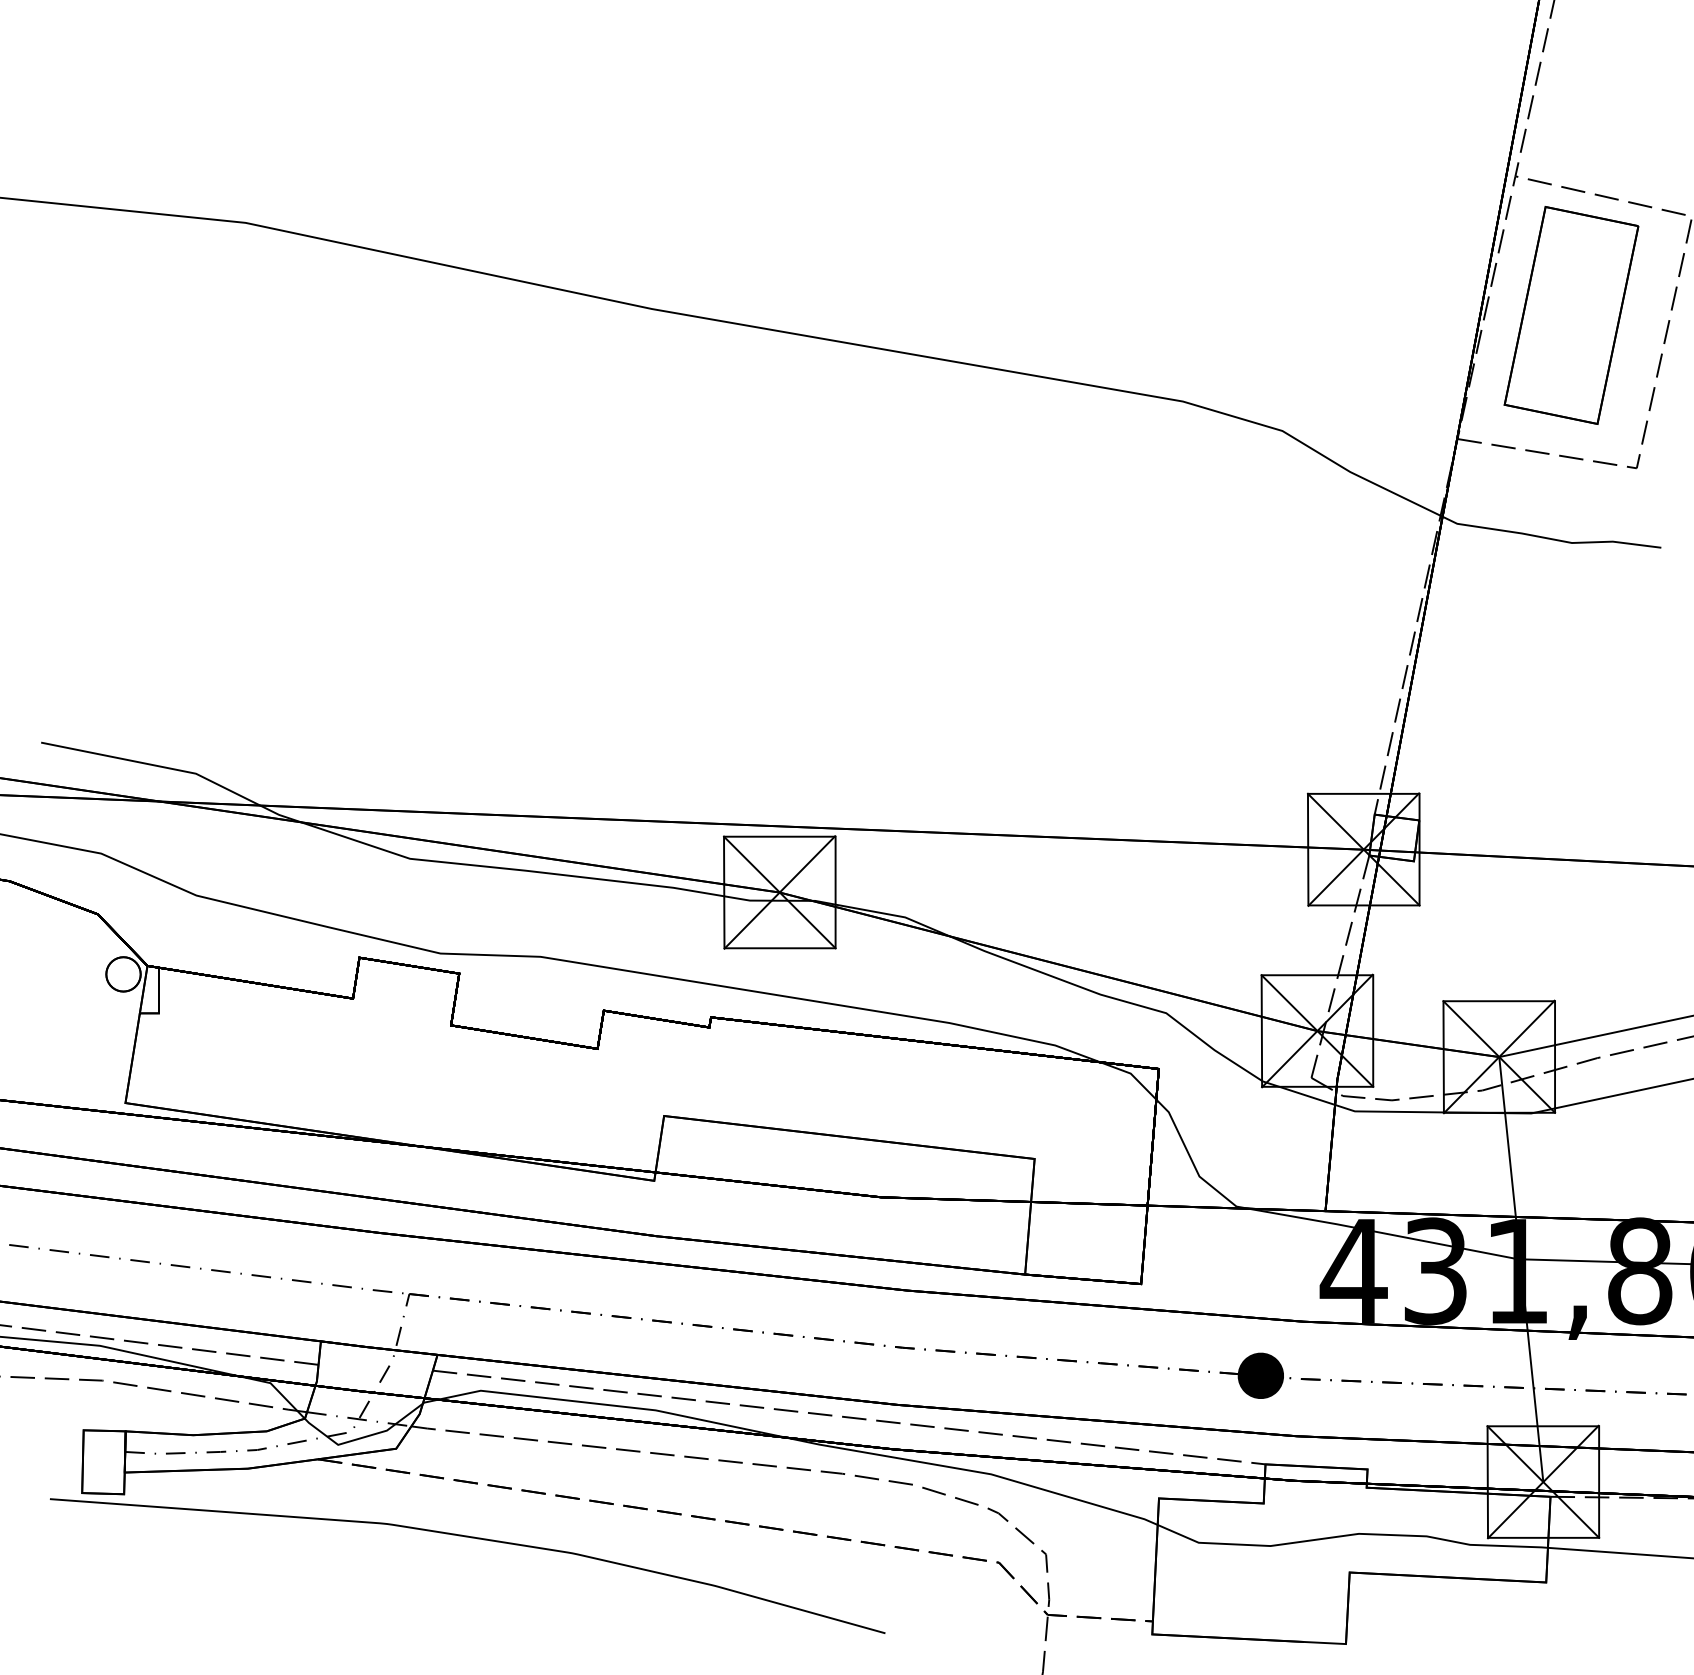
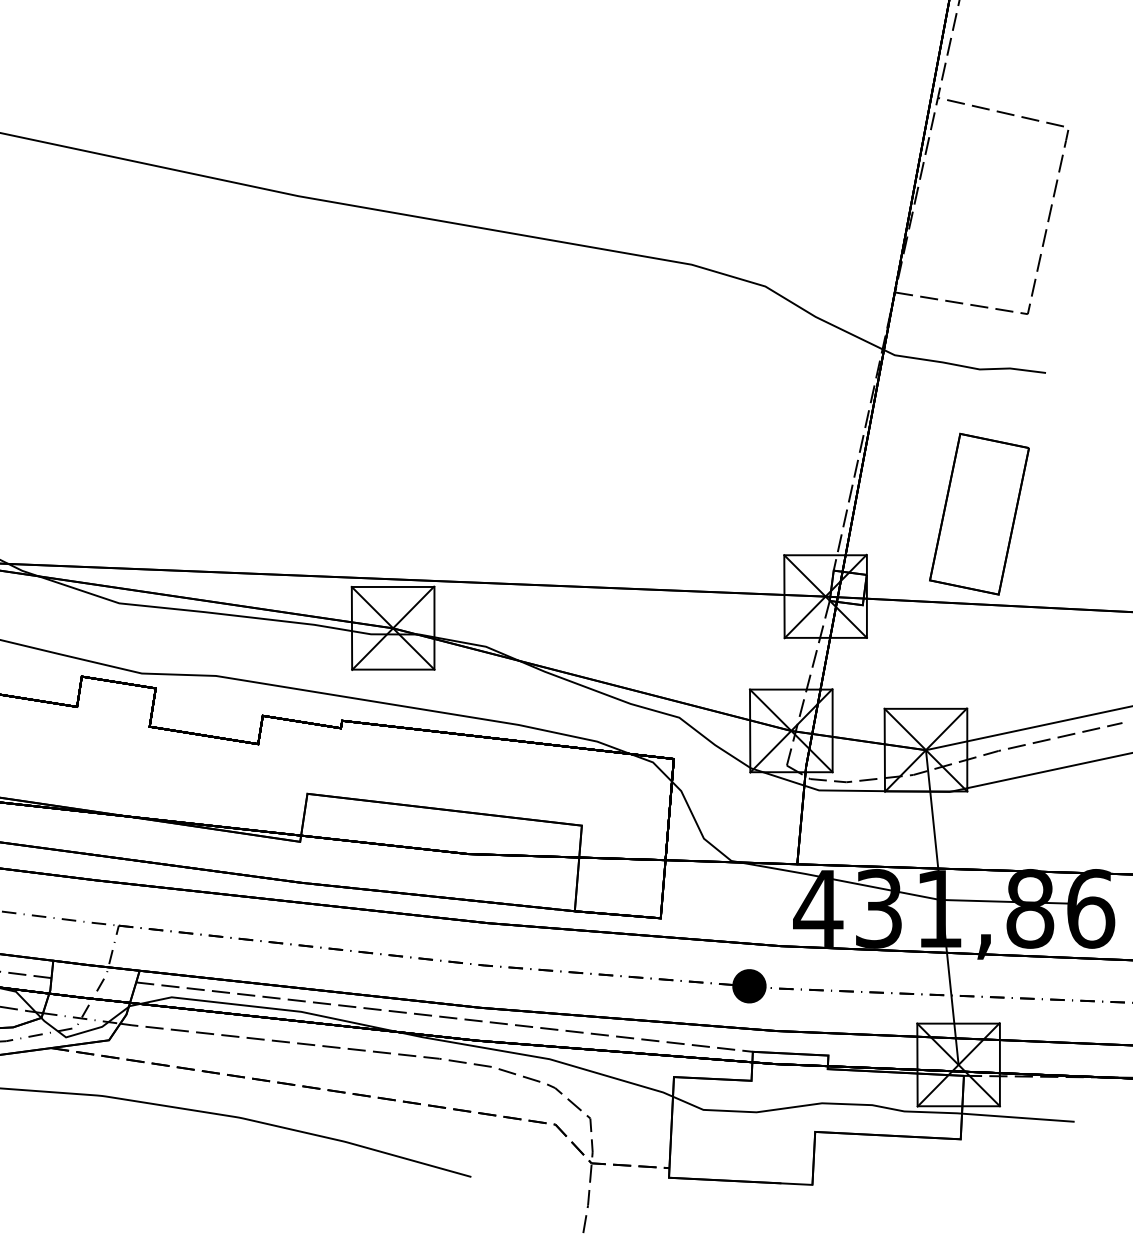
part: (1571, 315) -> (979, 514), moved

